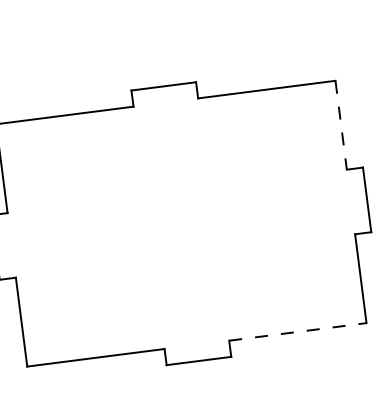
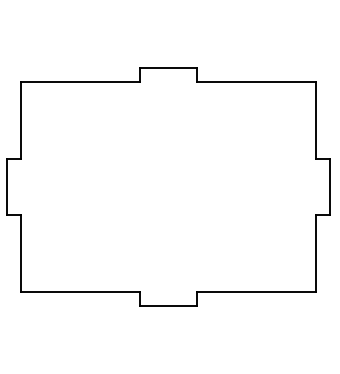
line: (340, 125) -> (315, 120), dashed -> solid
line: (298, 332) -> (256, 292), dashed -> solid

